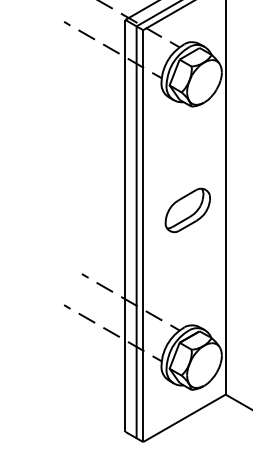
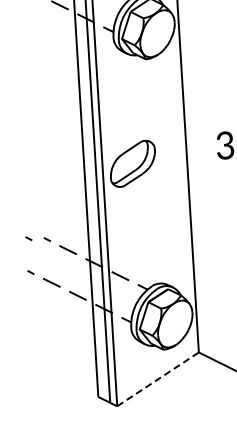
part: (187, 210) -> (132, 163), moved
line: (66, 273) -> (28, 238), added
line: (184, 418) -> (158, 379), solid -> dashed

